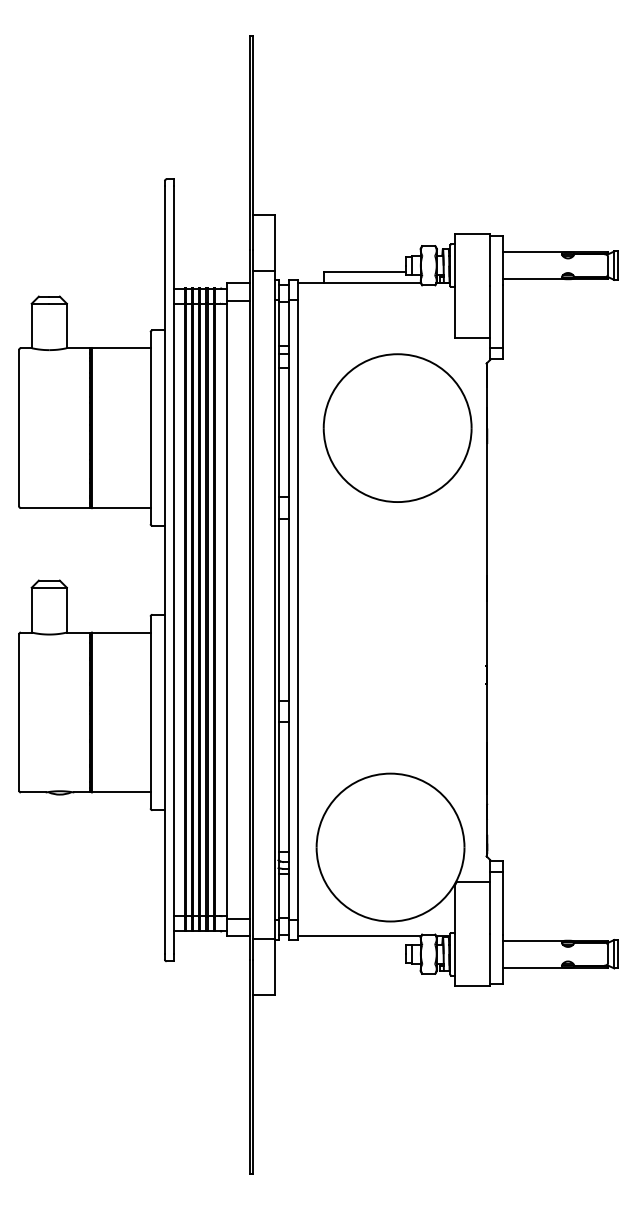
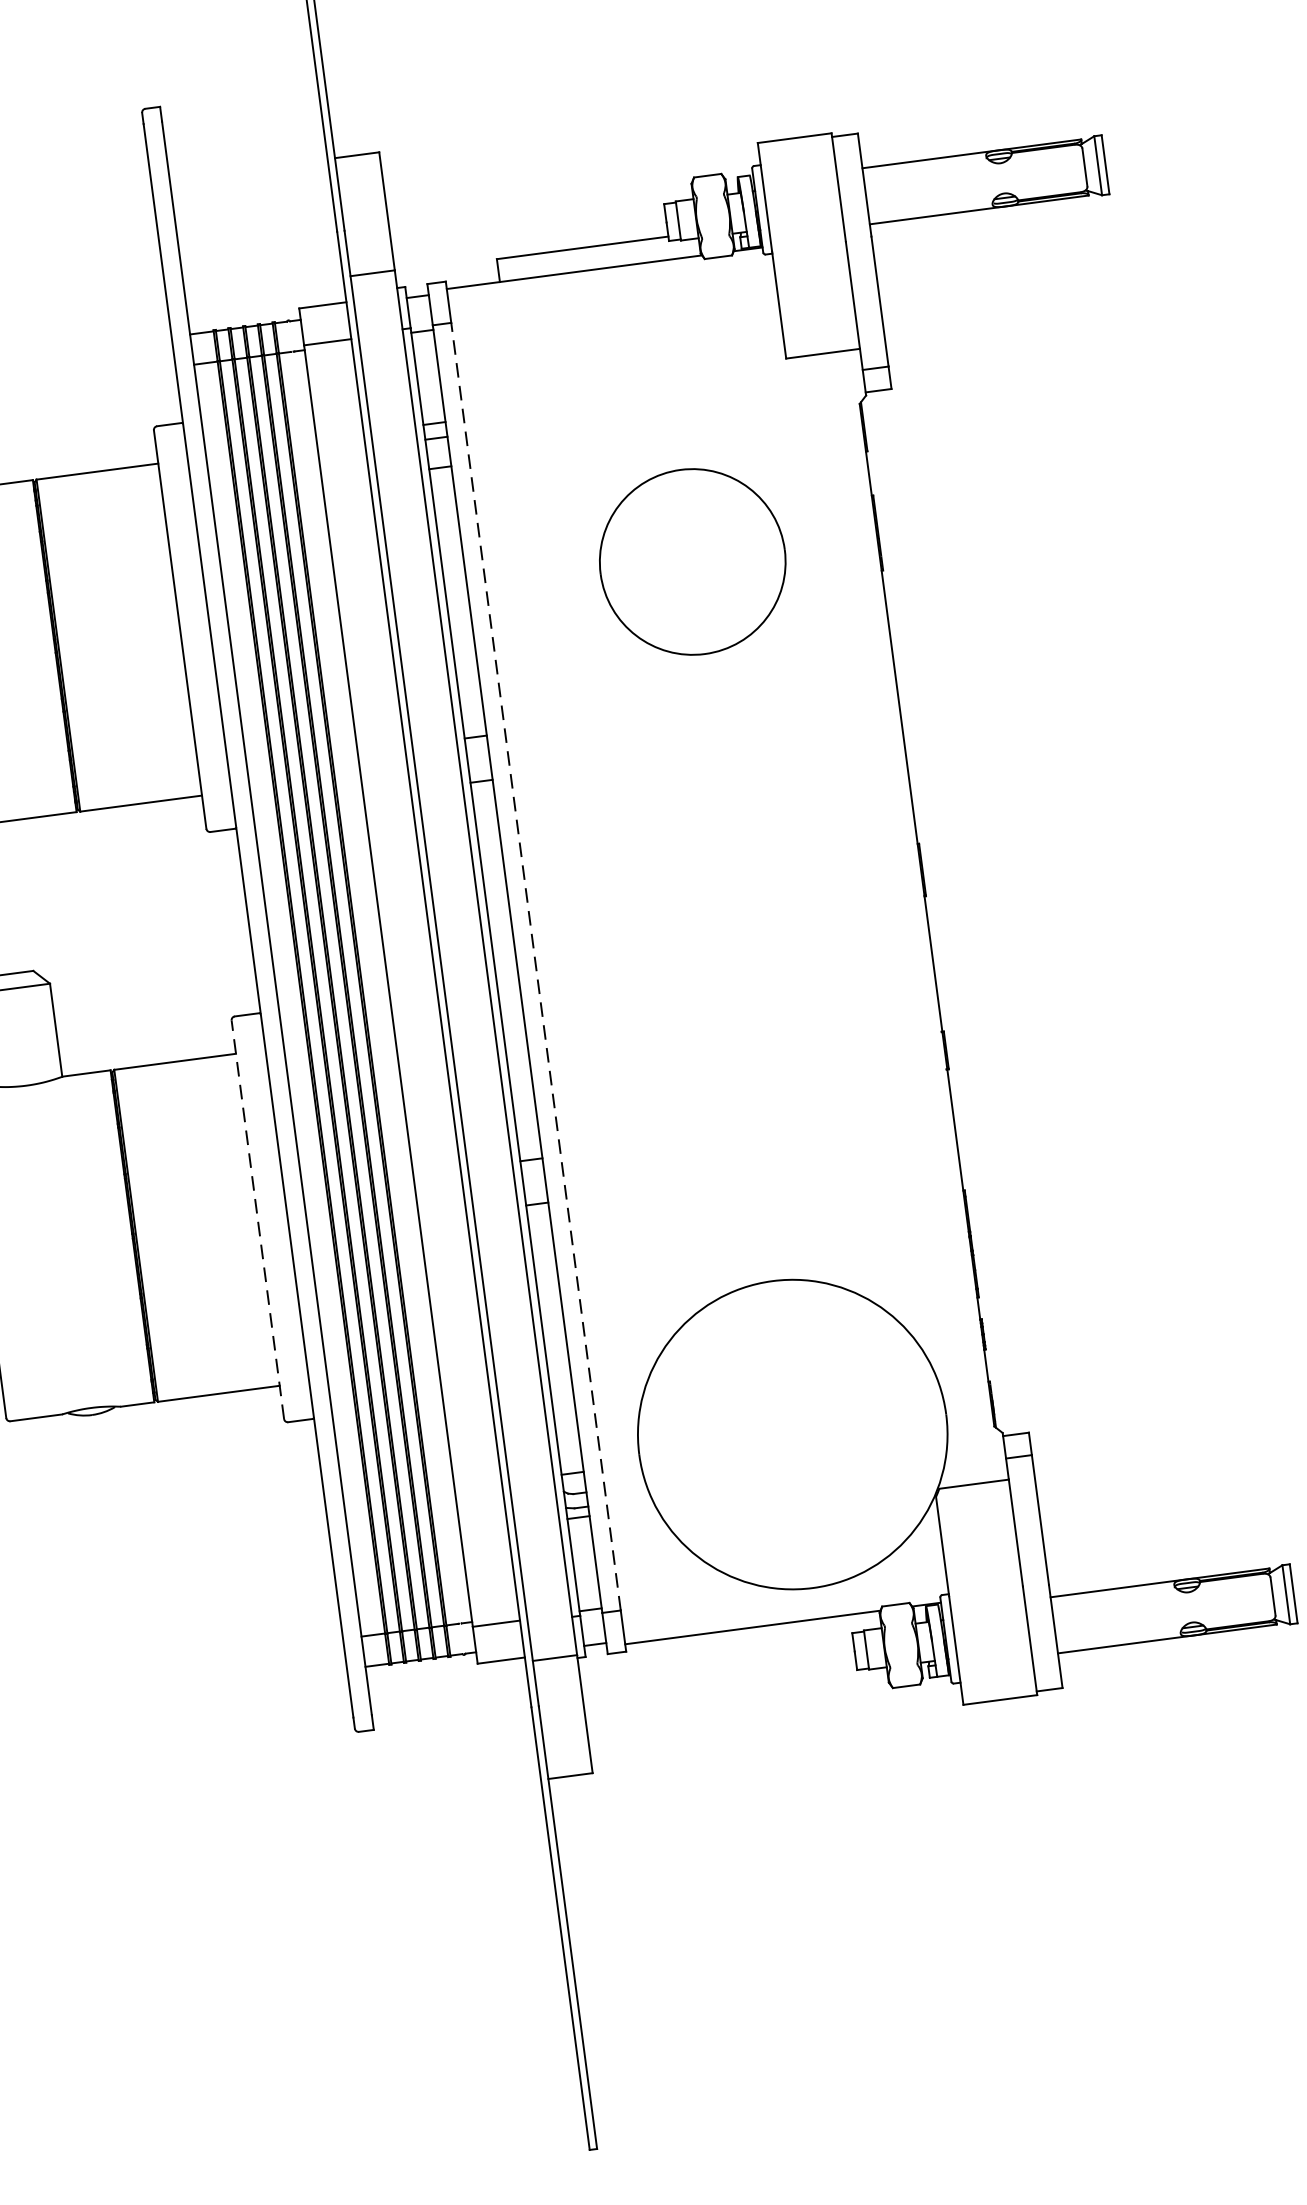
part: (397, 427) -> (692, 560), size x0.6
line: (298, 609) -> (536, 965), solid -> dashed
line: (150, 712) -> (257, 1219), solid -> dashed

